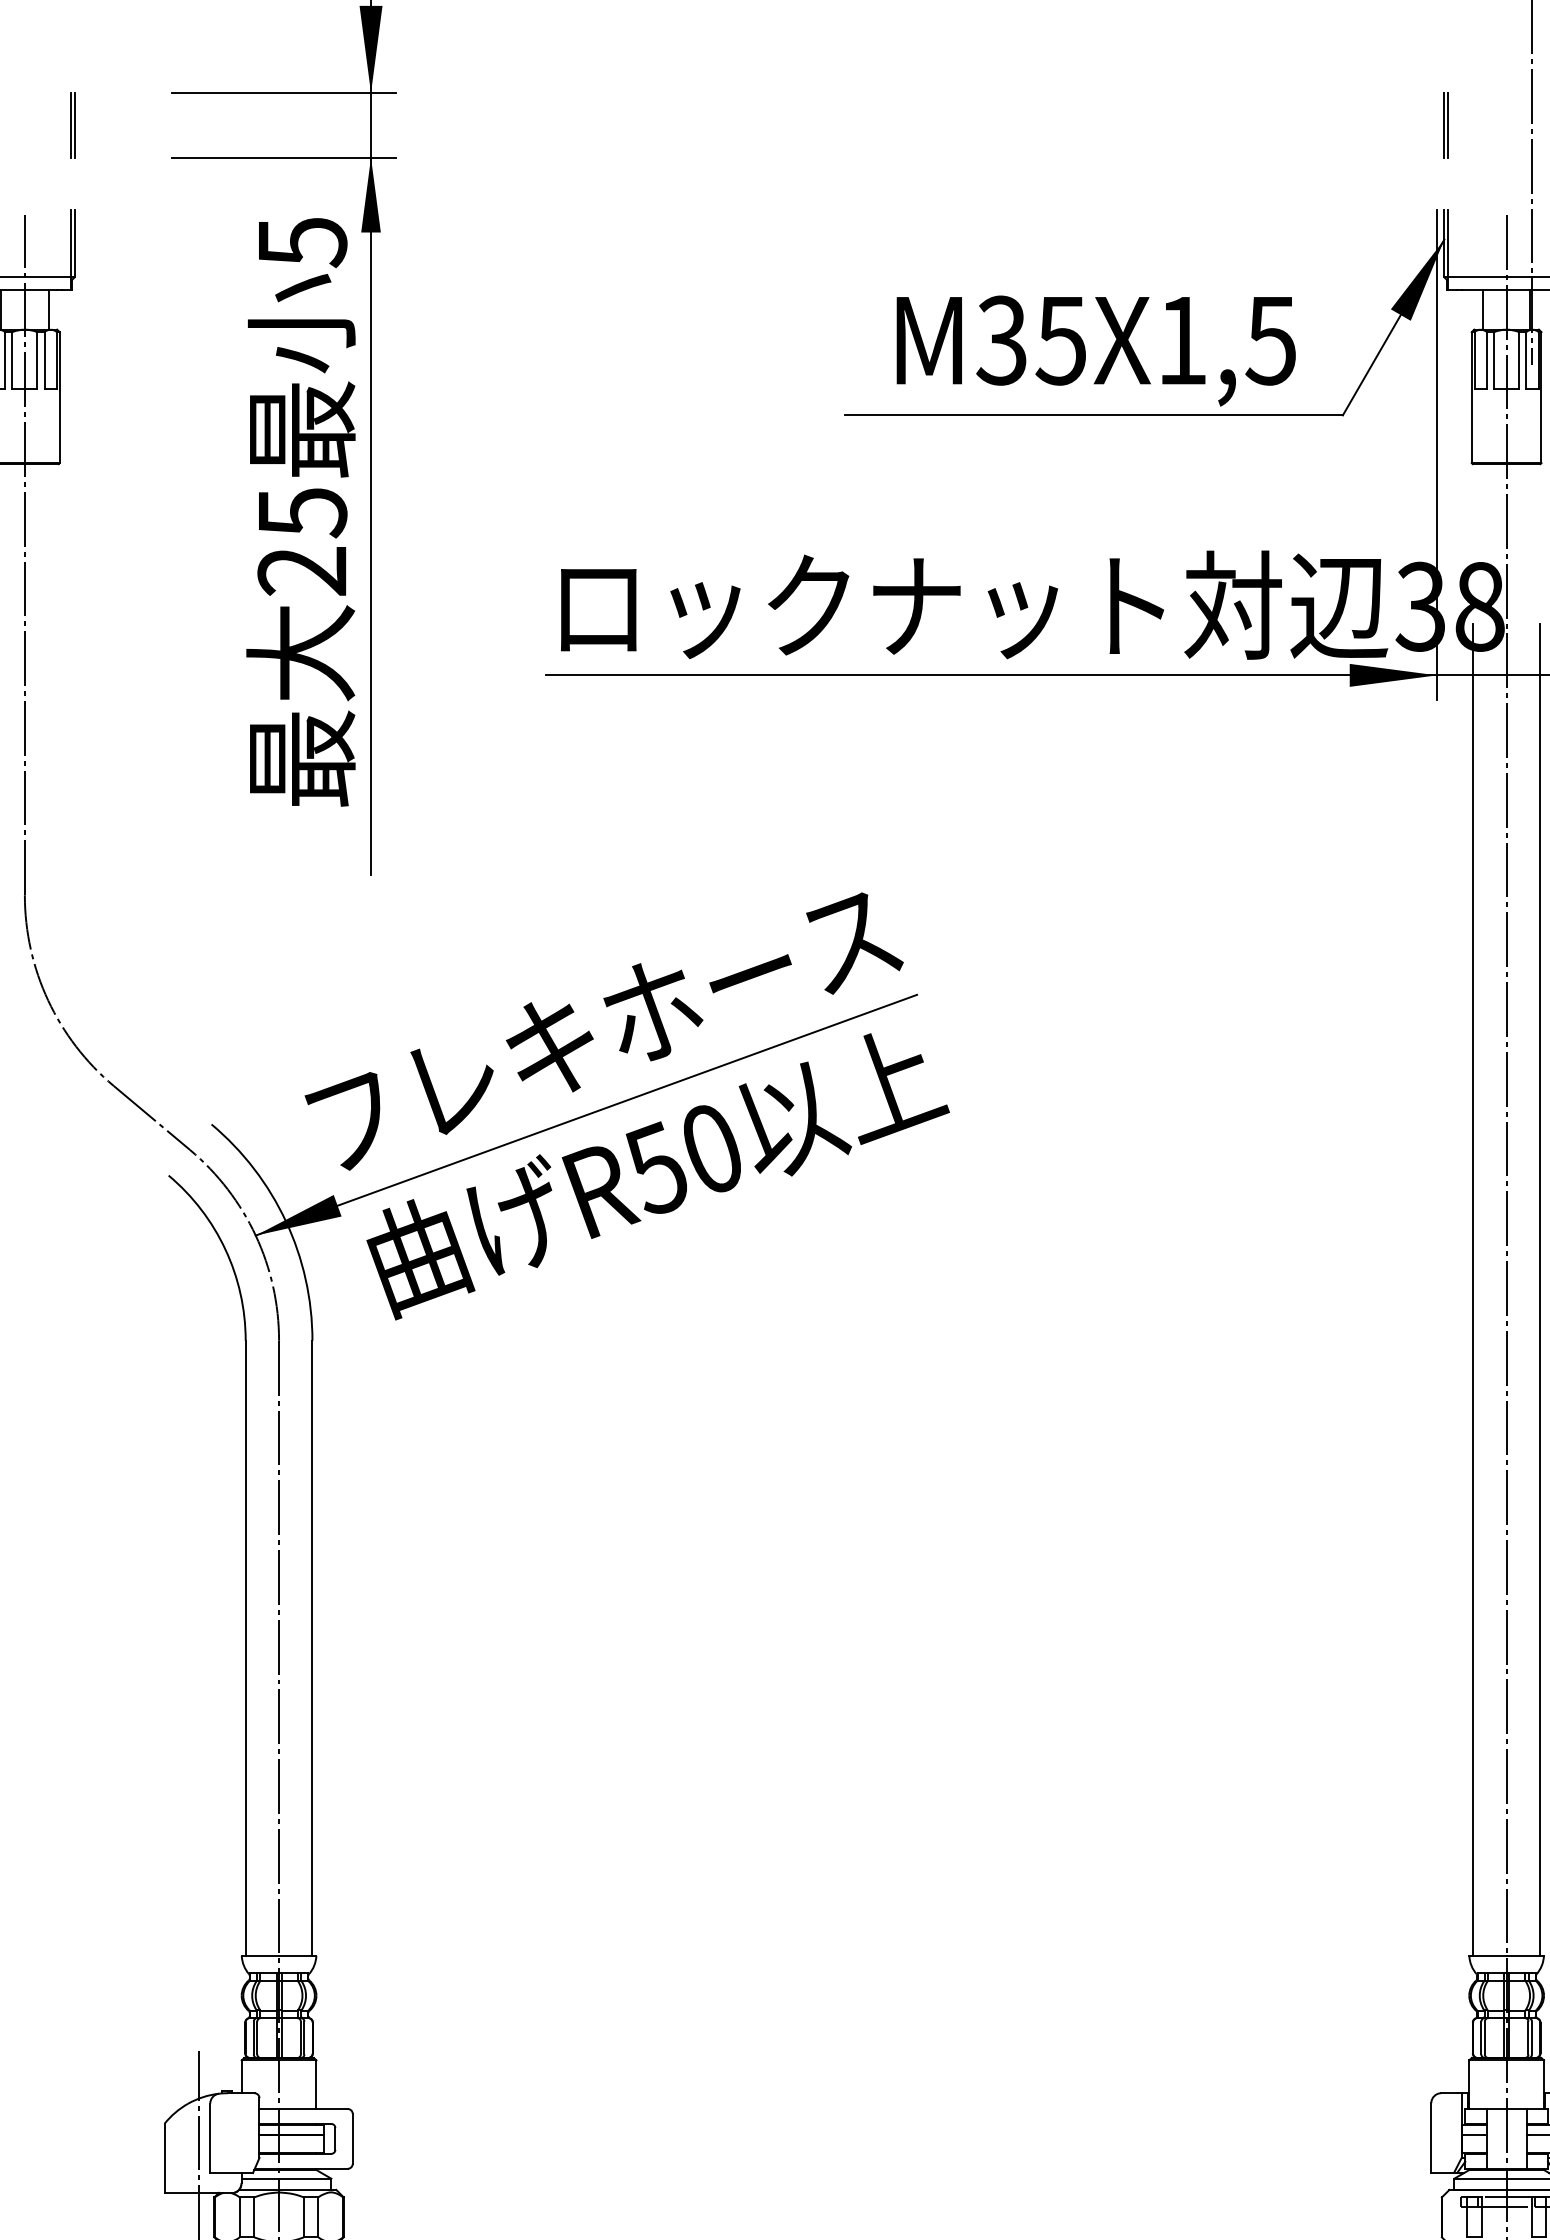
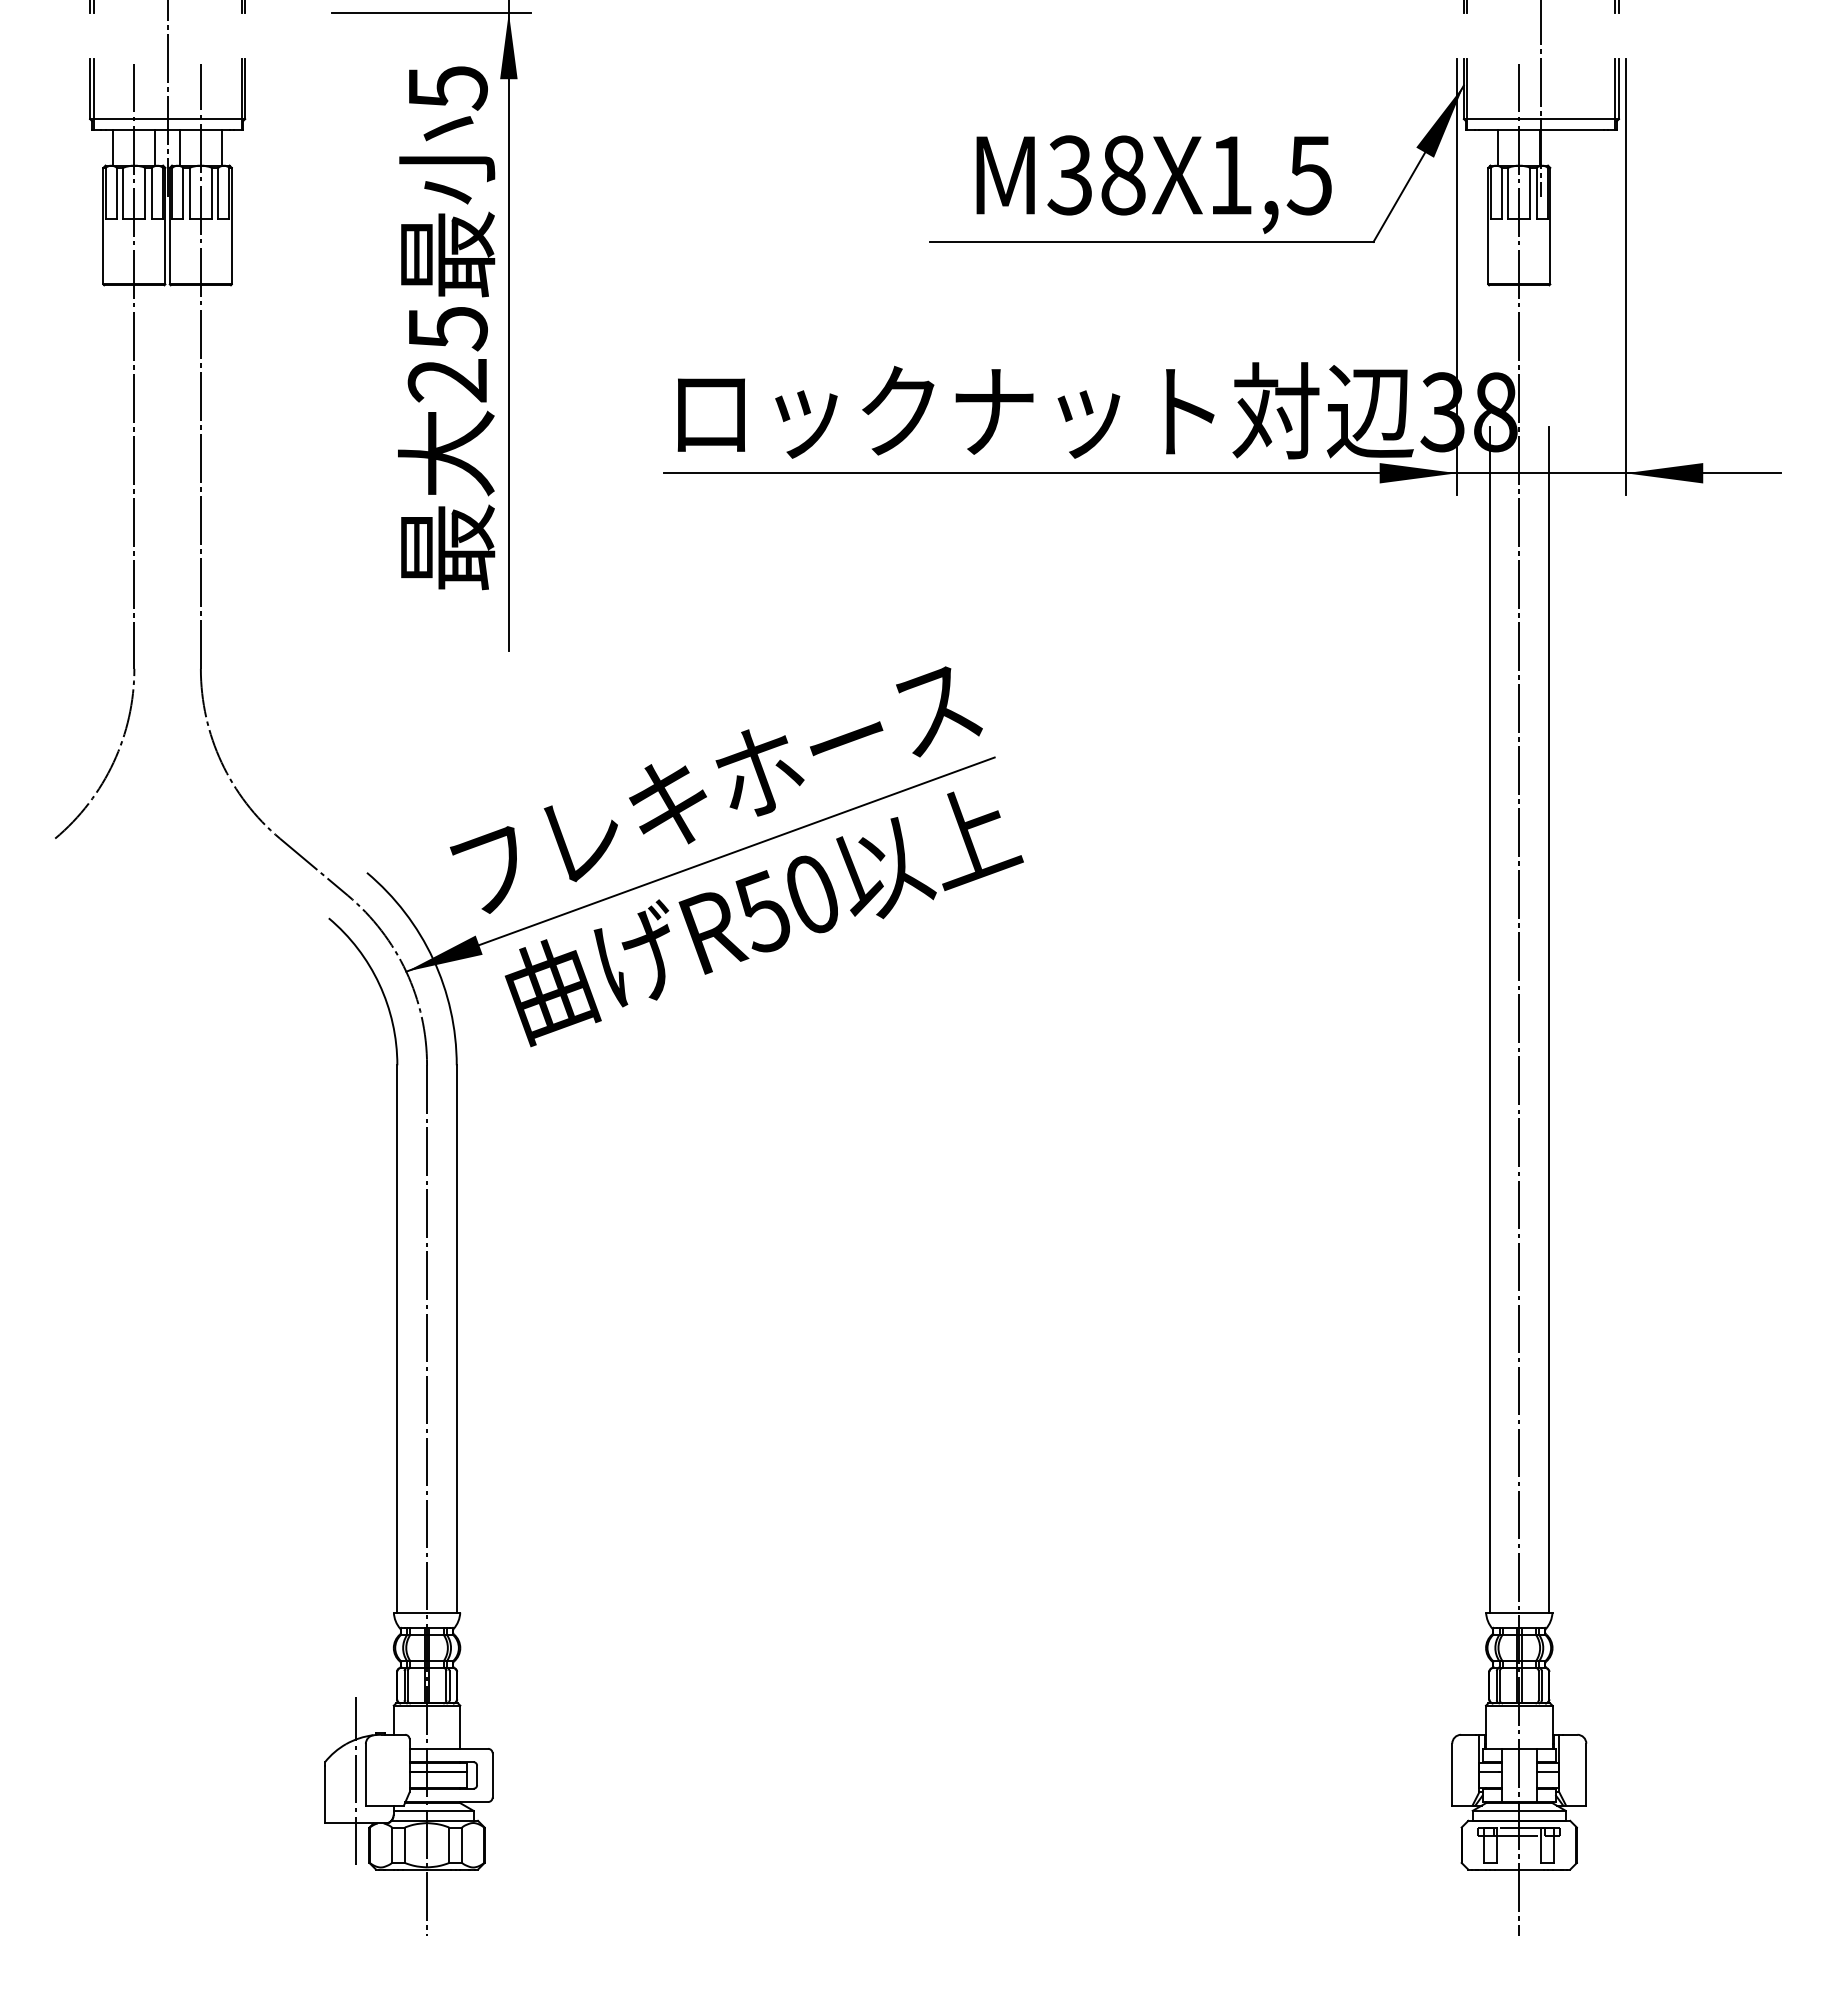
text: (1060, 340) -> (1122, 175), M35X1,5 -> M38X1,5

